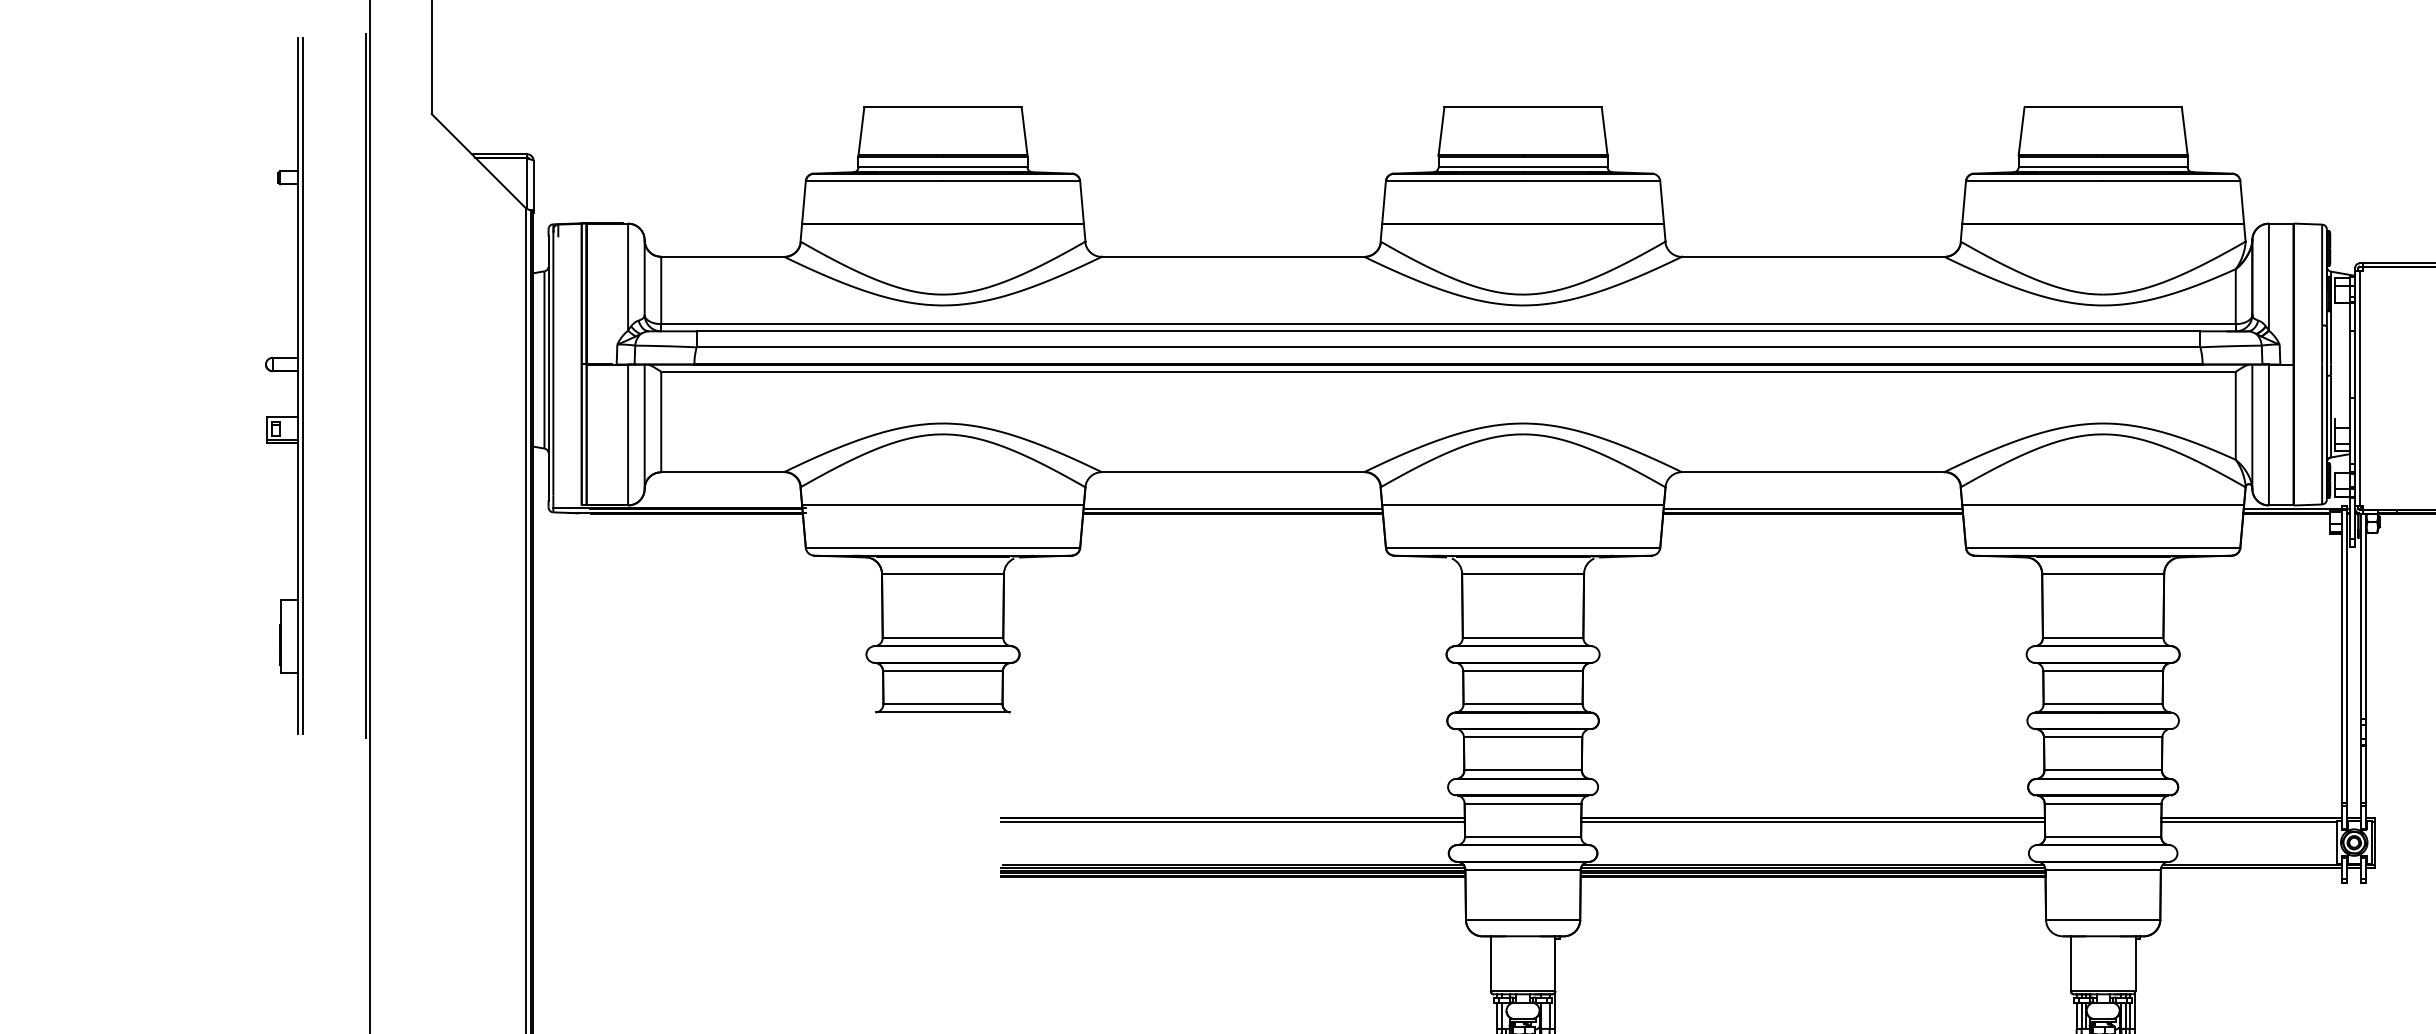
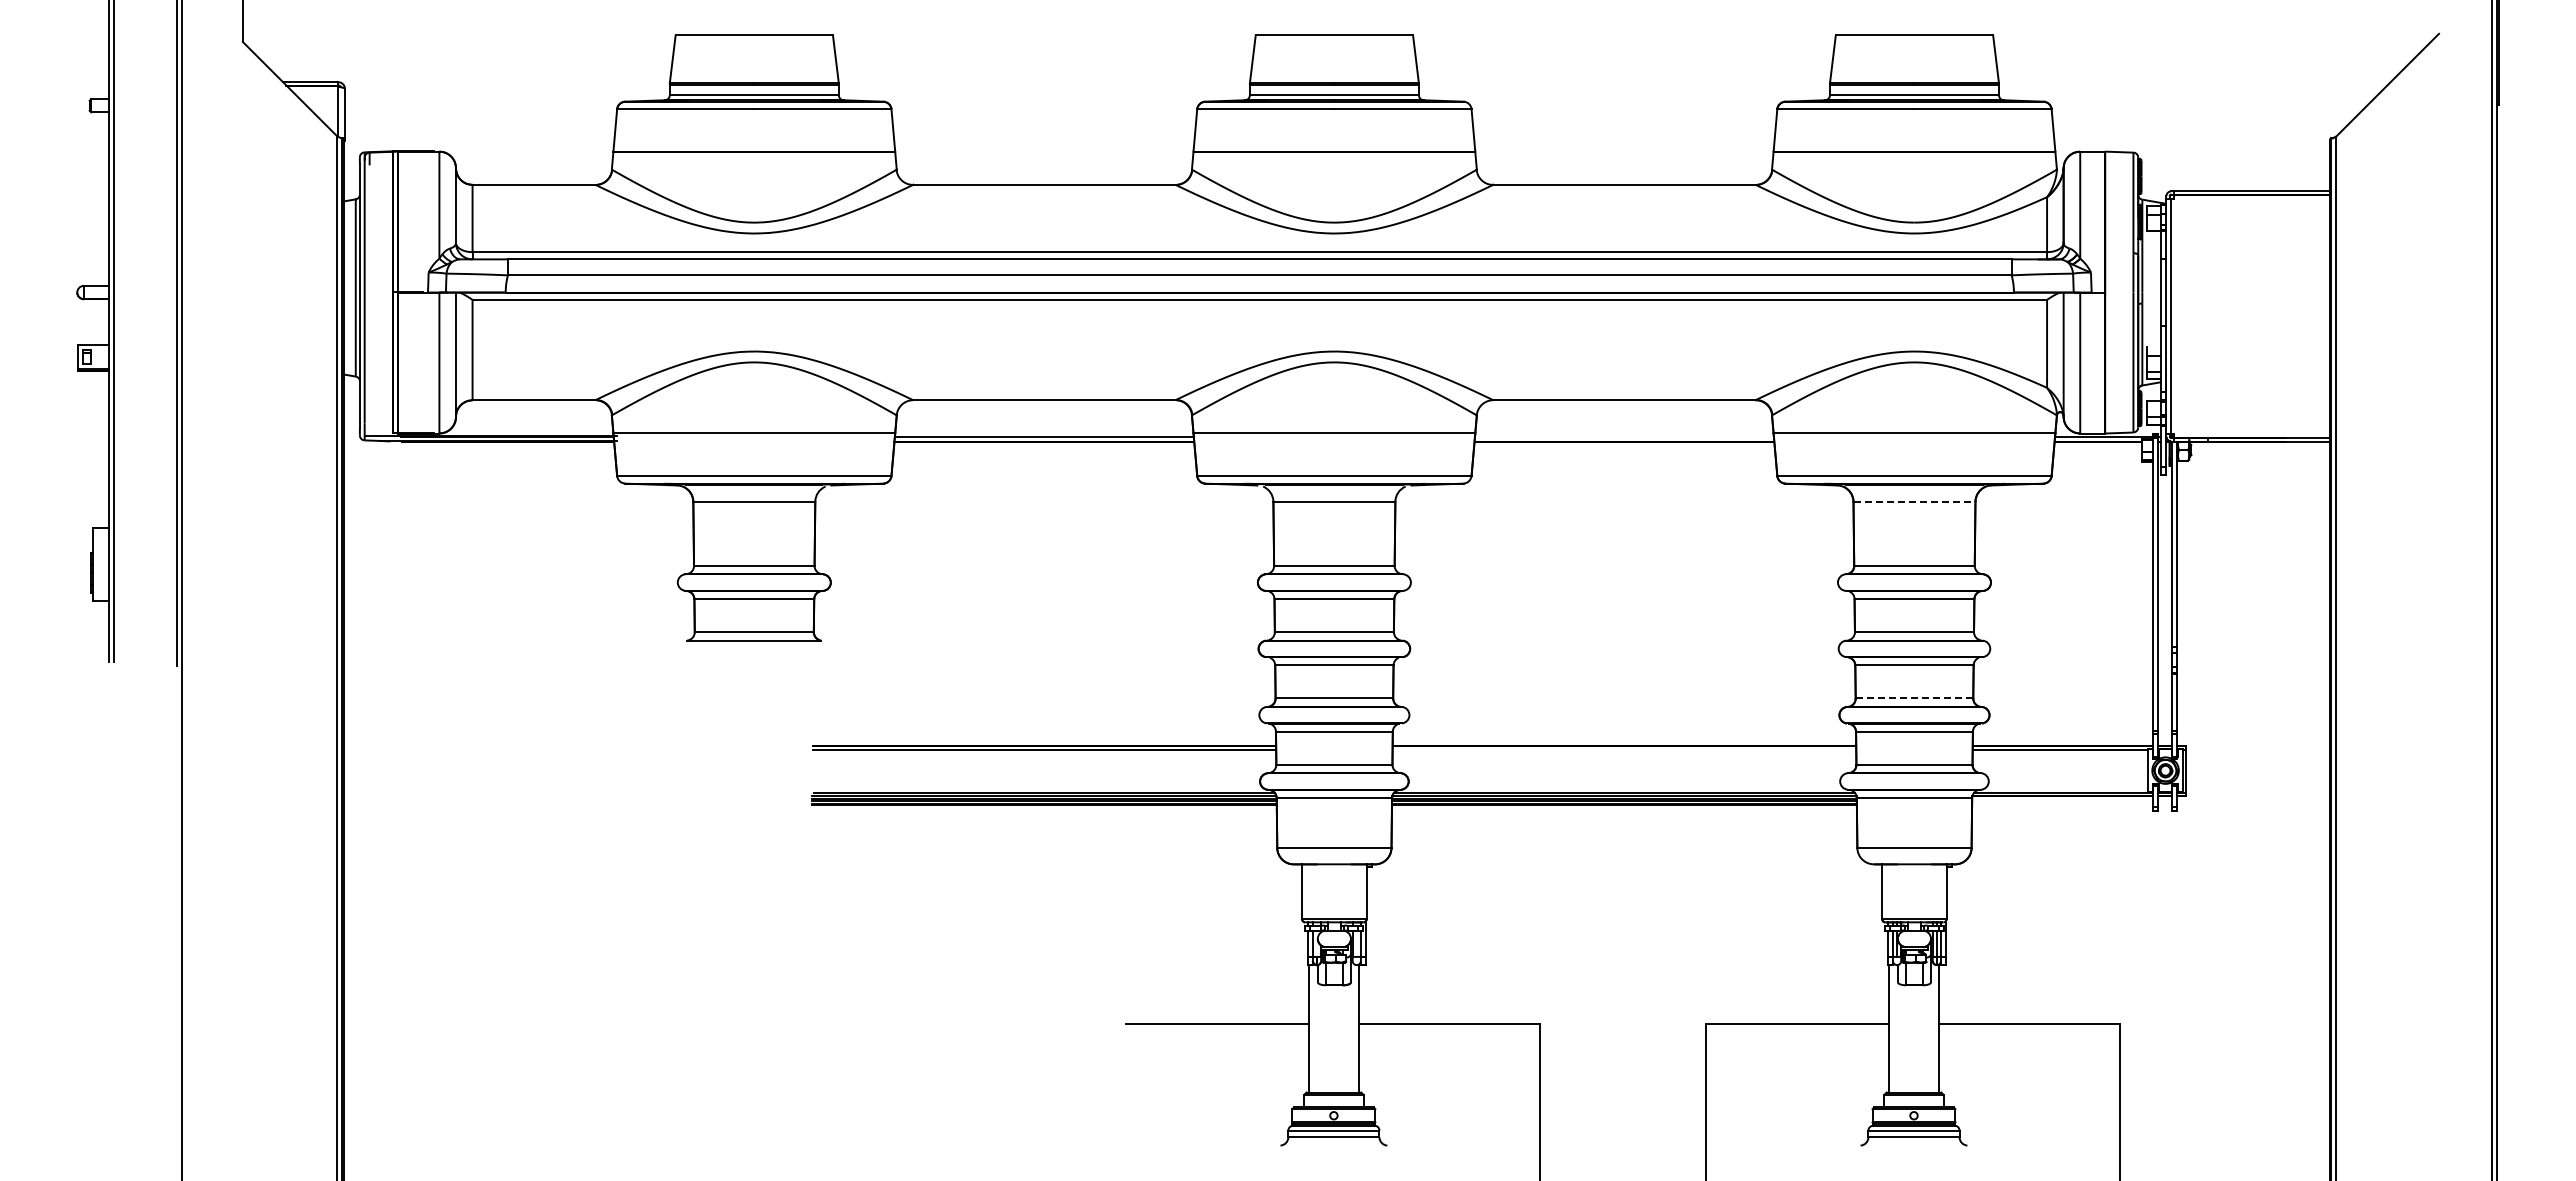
line: (1813, 508) -> (1624, 436), removed
line: (2103, 573) -> (1914, 501), solid -> dashed
line: (2103, 770) -> (1914, 698), solid -> dashed
line: (1813, 821) -> (1624, 749), removed

